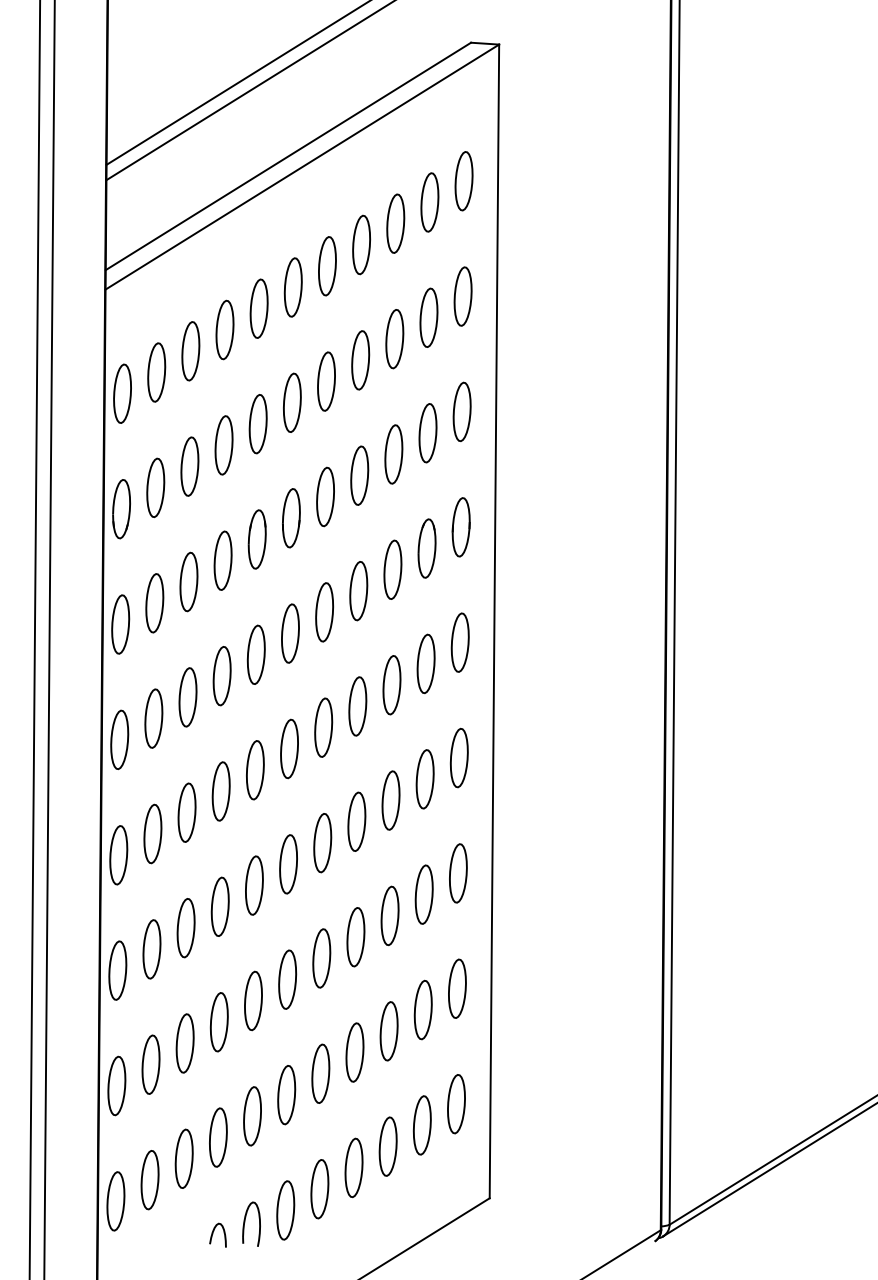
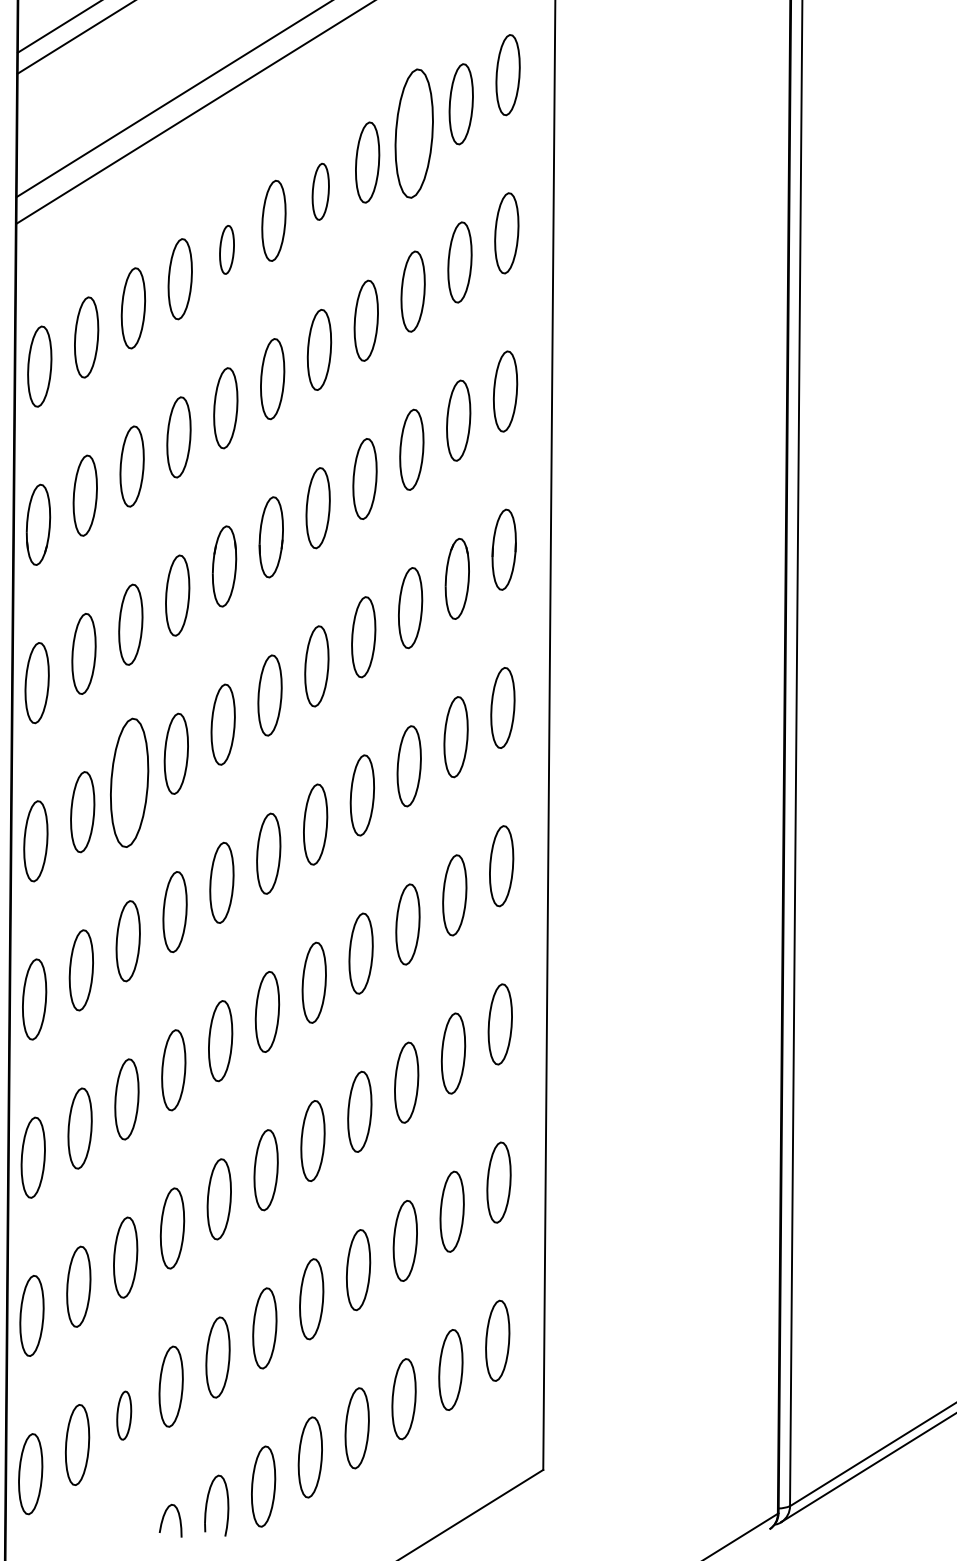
part: (395, 223) -> (414, 133), size x1.6
part: (327, 266) -> (320, 192), size x0.7
part: (258, 308) -> (226, 249), size x0.6
part: (187, 697) -> (128, 783), size x1.6
part: (183, 1158) -> (123, 1415), size x0.6

